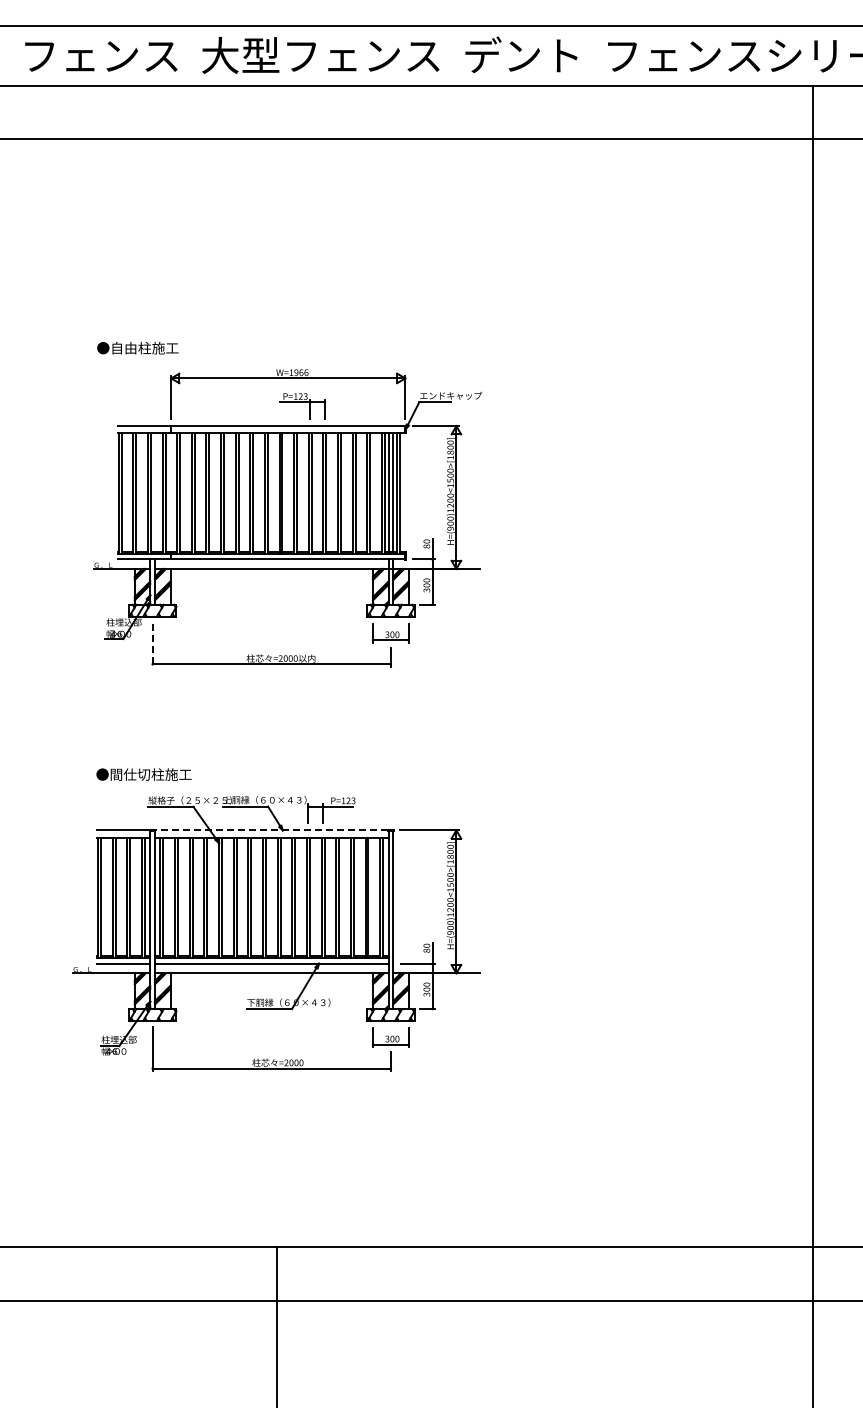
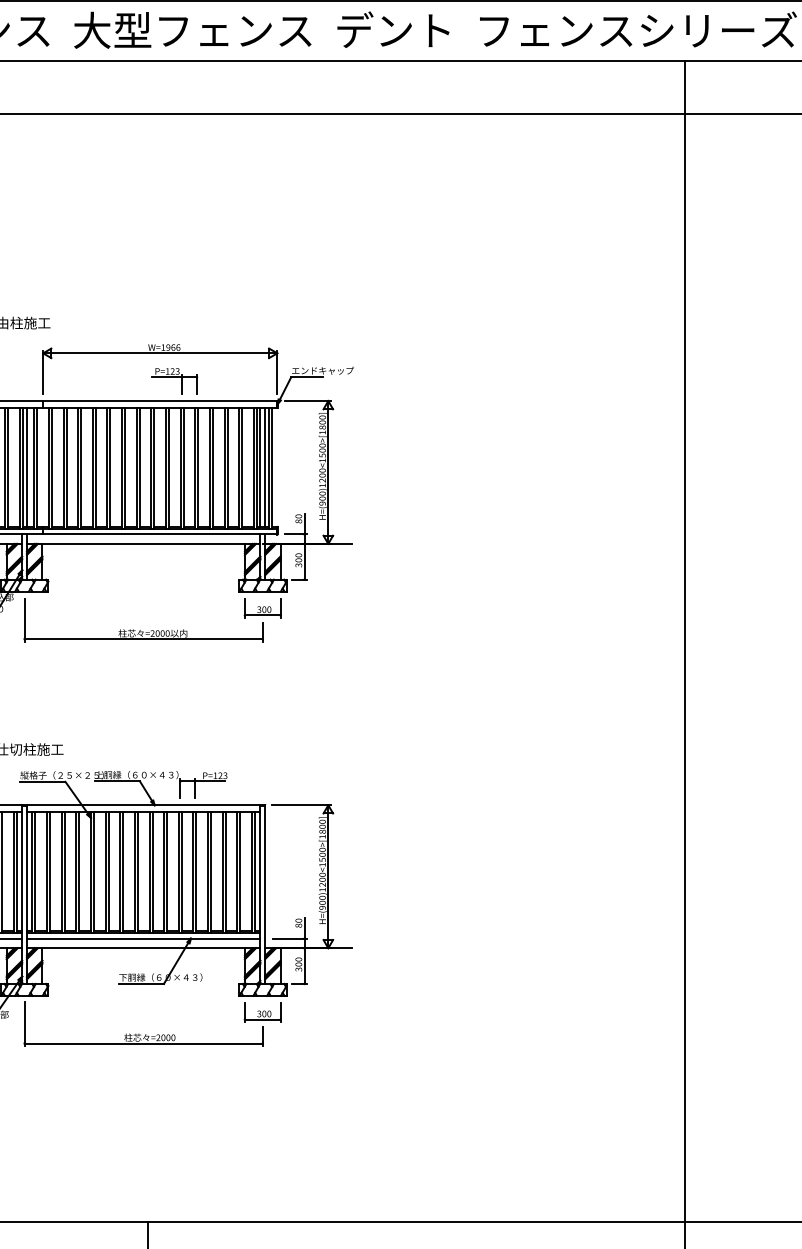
line: (155, 492) -> (27, 467), added
line: (152, 645) -> (24, 620), dashed -> solid
line: (271, 830) -> (143, 805), dashed -> solid

